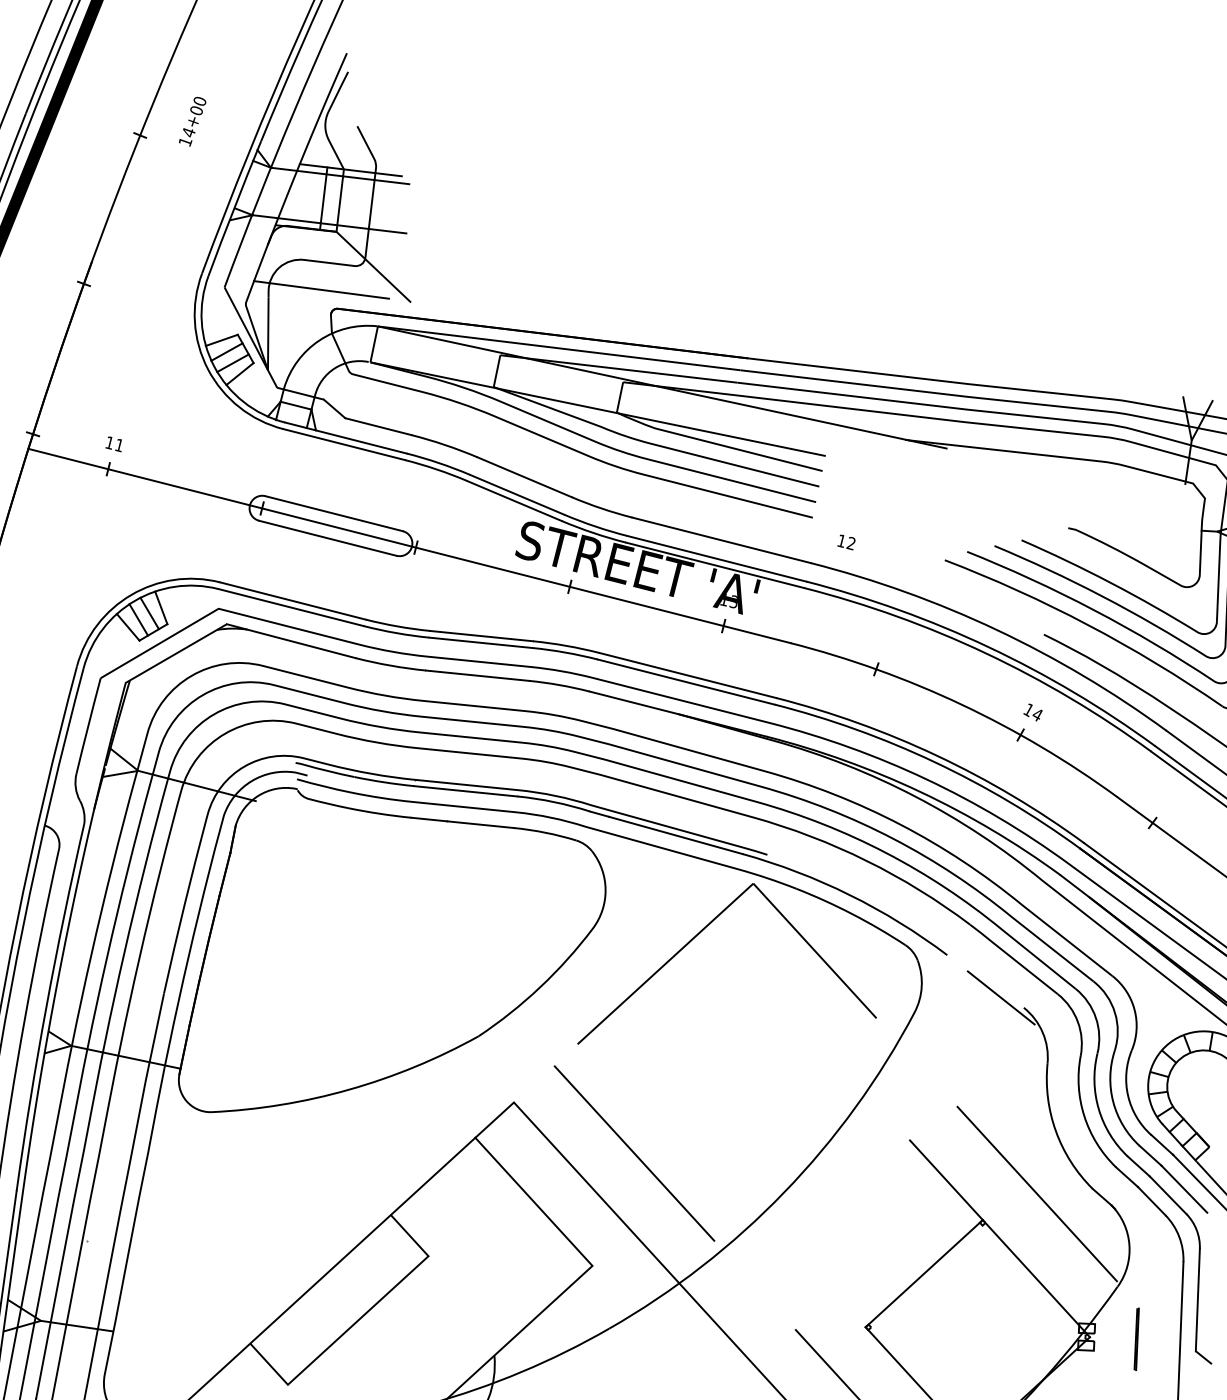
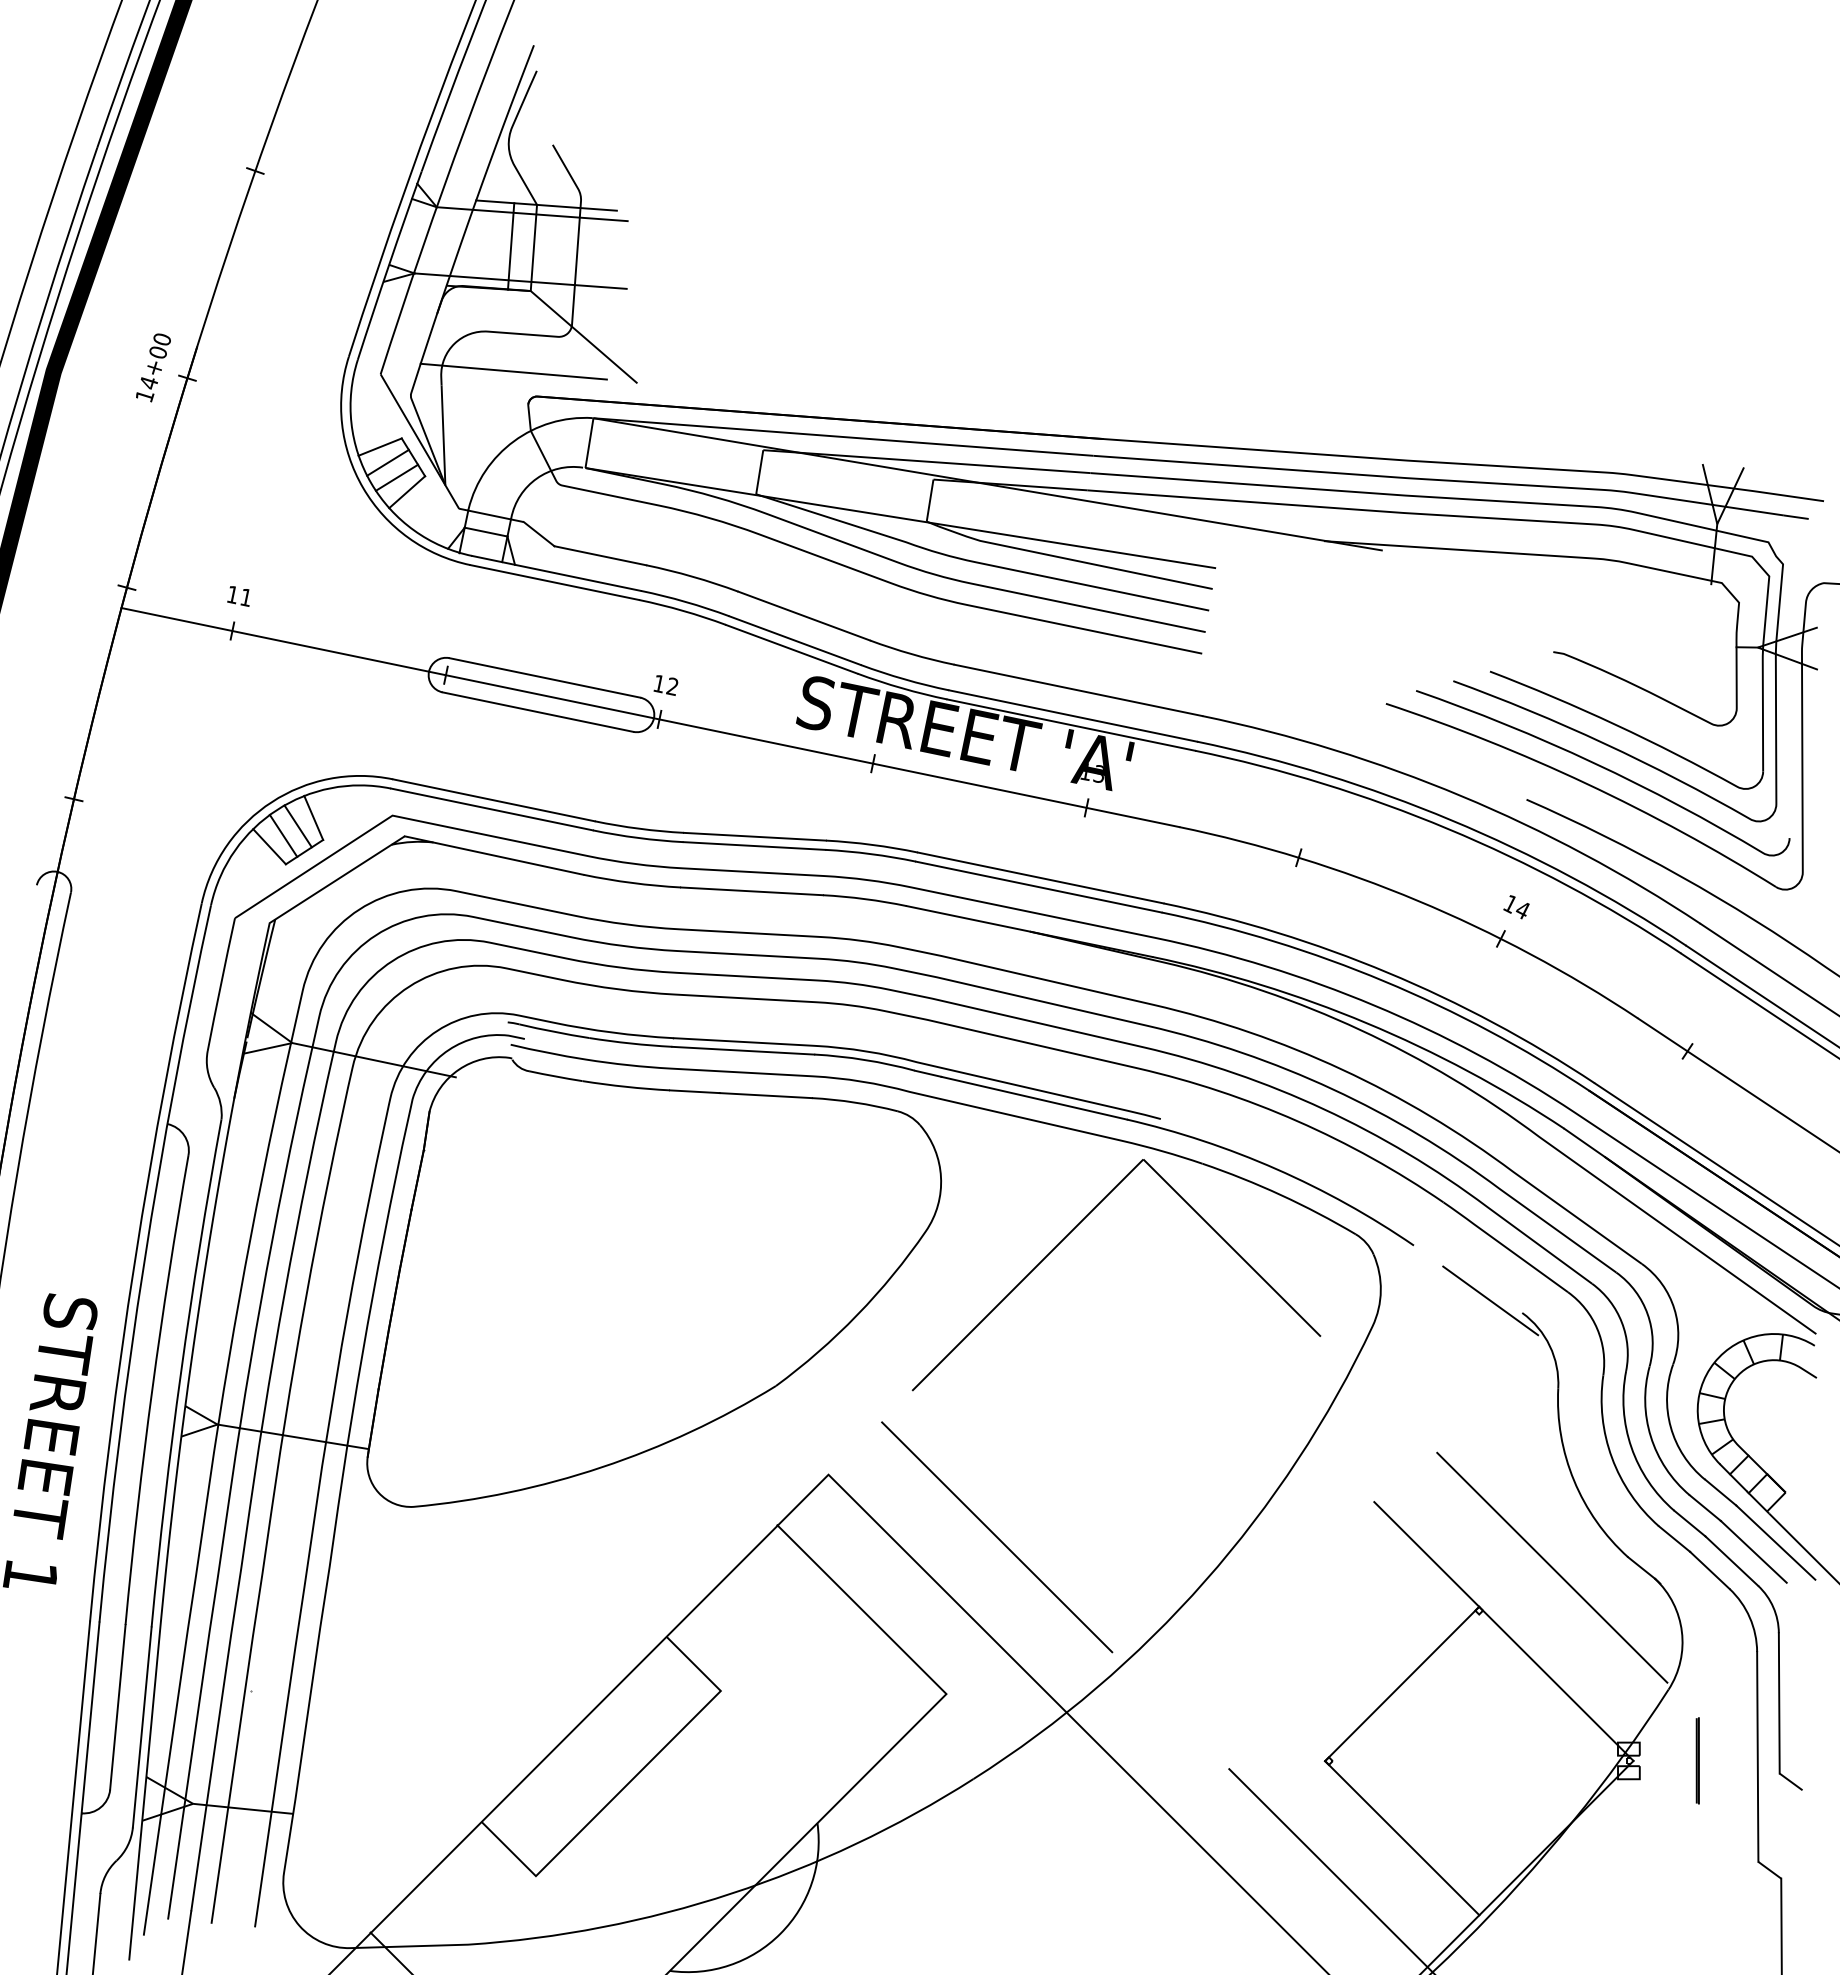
text: (192, 121) -> (153, 367), moved
text: (846, 542) -> (665, 685), moved

